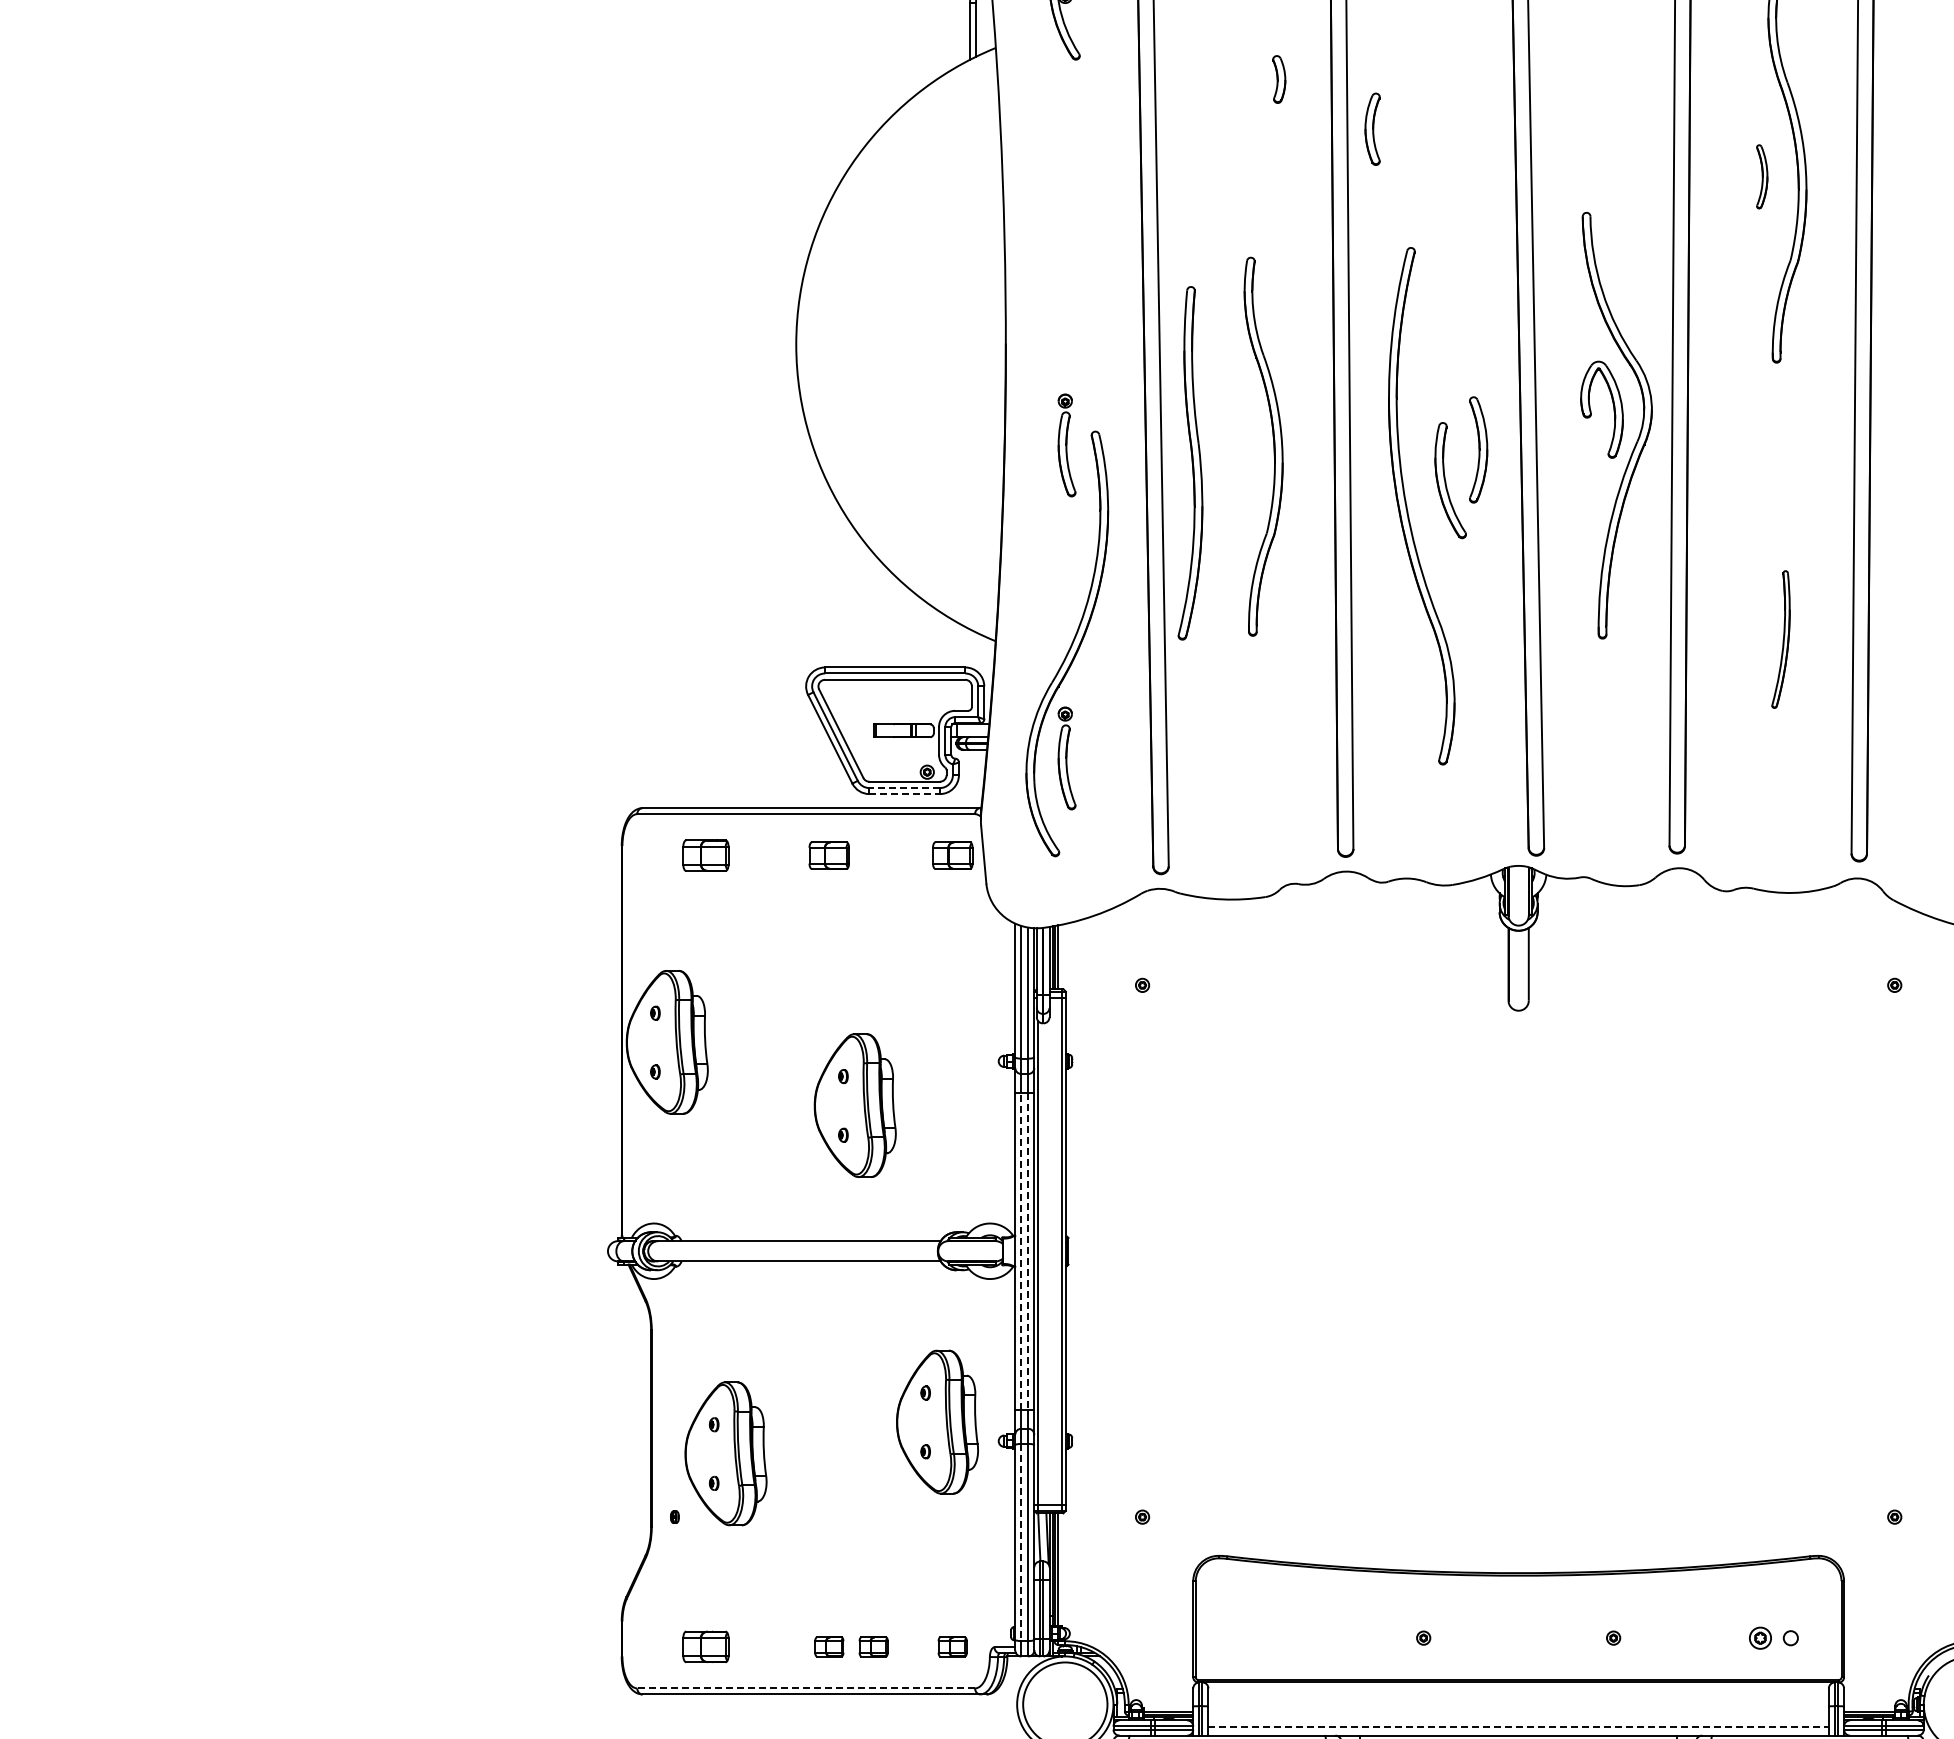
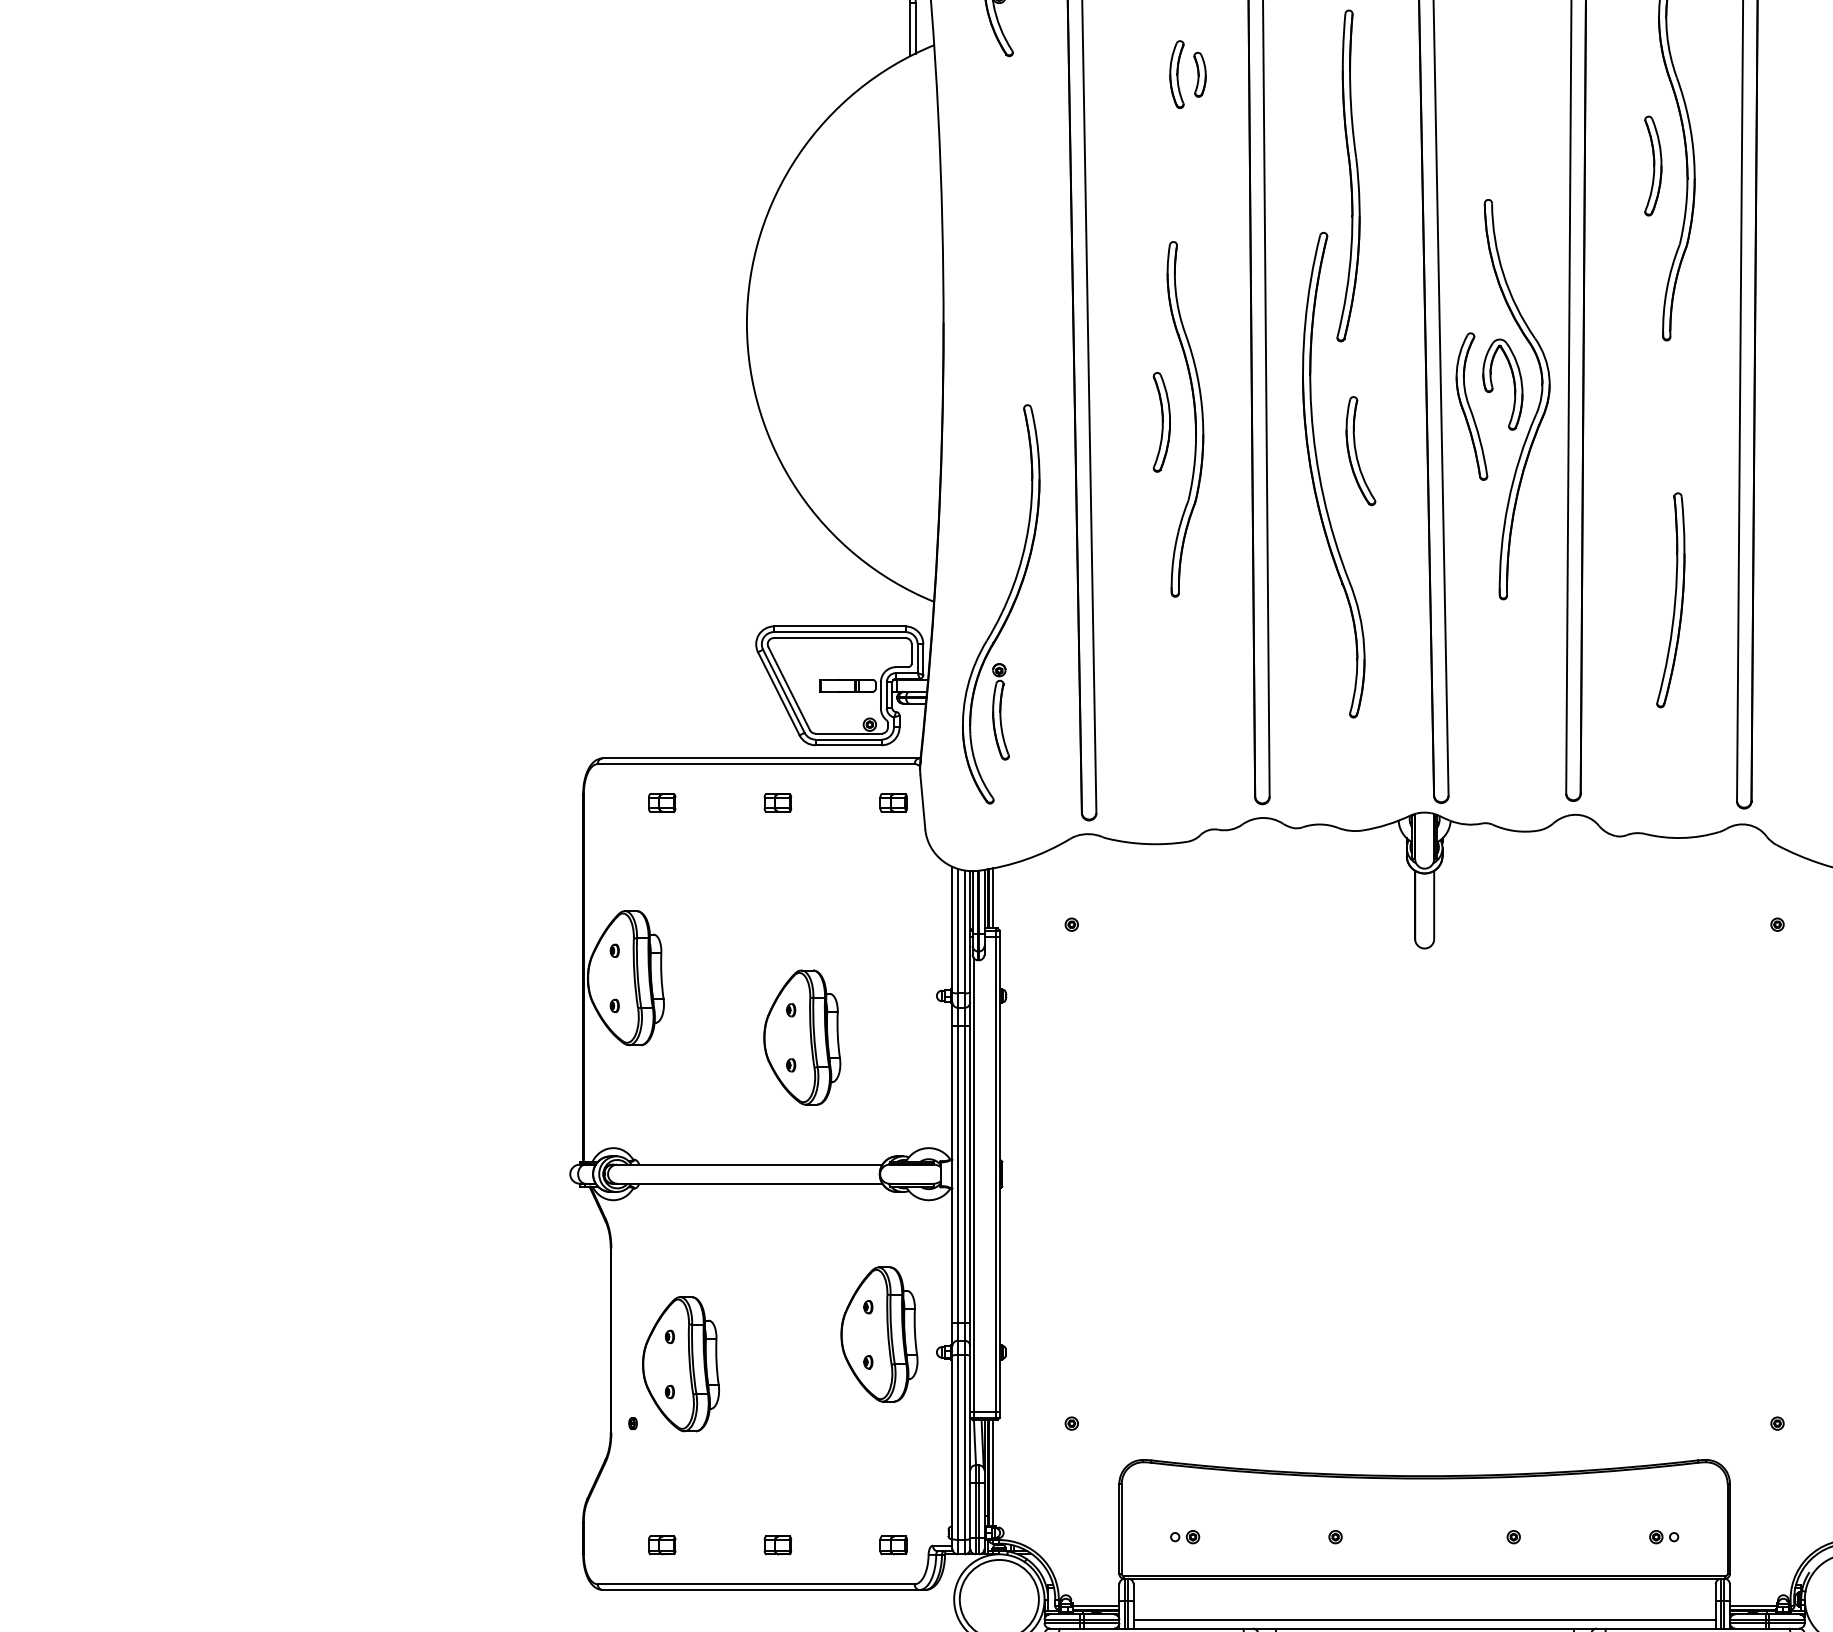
part: (1372, 128) -> (1176, 73), moved
part: (1761, 176) -> (1652, 165), size x1.67
part: (1568, 433) -> (1471, 406), added
part: (1066, 445) -> (1000, 418), removed
part: (1478, 449) -> (1161, 421), moved
part: (1190, 463) -> (1348, 176), moved
part: (1780, 639) -> (1670, 600), size x1.67
line: (904, 788) -> (848, 740), dashed -> solid
line: (905, 794) -> (849, 745), dashed -> solid
part: (705, 855) -> (661, 802), size x0.62
part: (829, 855) -> (778, 802), size x0.71
part: (952, 855) -> (893, 802), size x0.71
line: (1021, 1251) -> (958, 1174), dashed -> solid
line: (1028, 1252) -> (964, 1175), dashed -> solid
line: (1021, 1542) -> (958, 1447), dashed -> solid
part: (1263, 1637) -> (1185, 1536), added
part: (1773, 1637) -> (1663, 1536), size x0.62
part: (705, 1646) -> (661, 1544), size x0.62
part: (873, 1646) -> (819, 1544), removed
line: (806, 1688) -> (756, 1584), dashed -> solid
line: (1519, 1726) -> (1425, 1620), dashed -> solid

